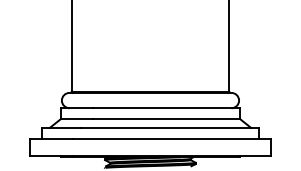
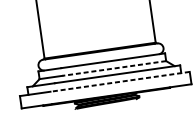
line: (166, 119) -> (114, 68), solid -> dashed
line: (172, 138) -> (120, 81), solid -> dashed

